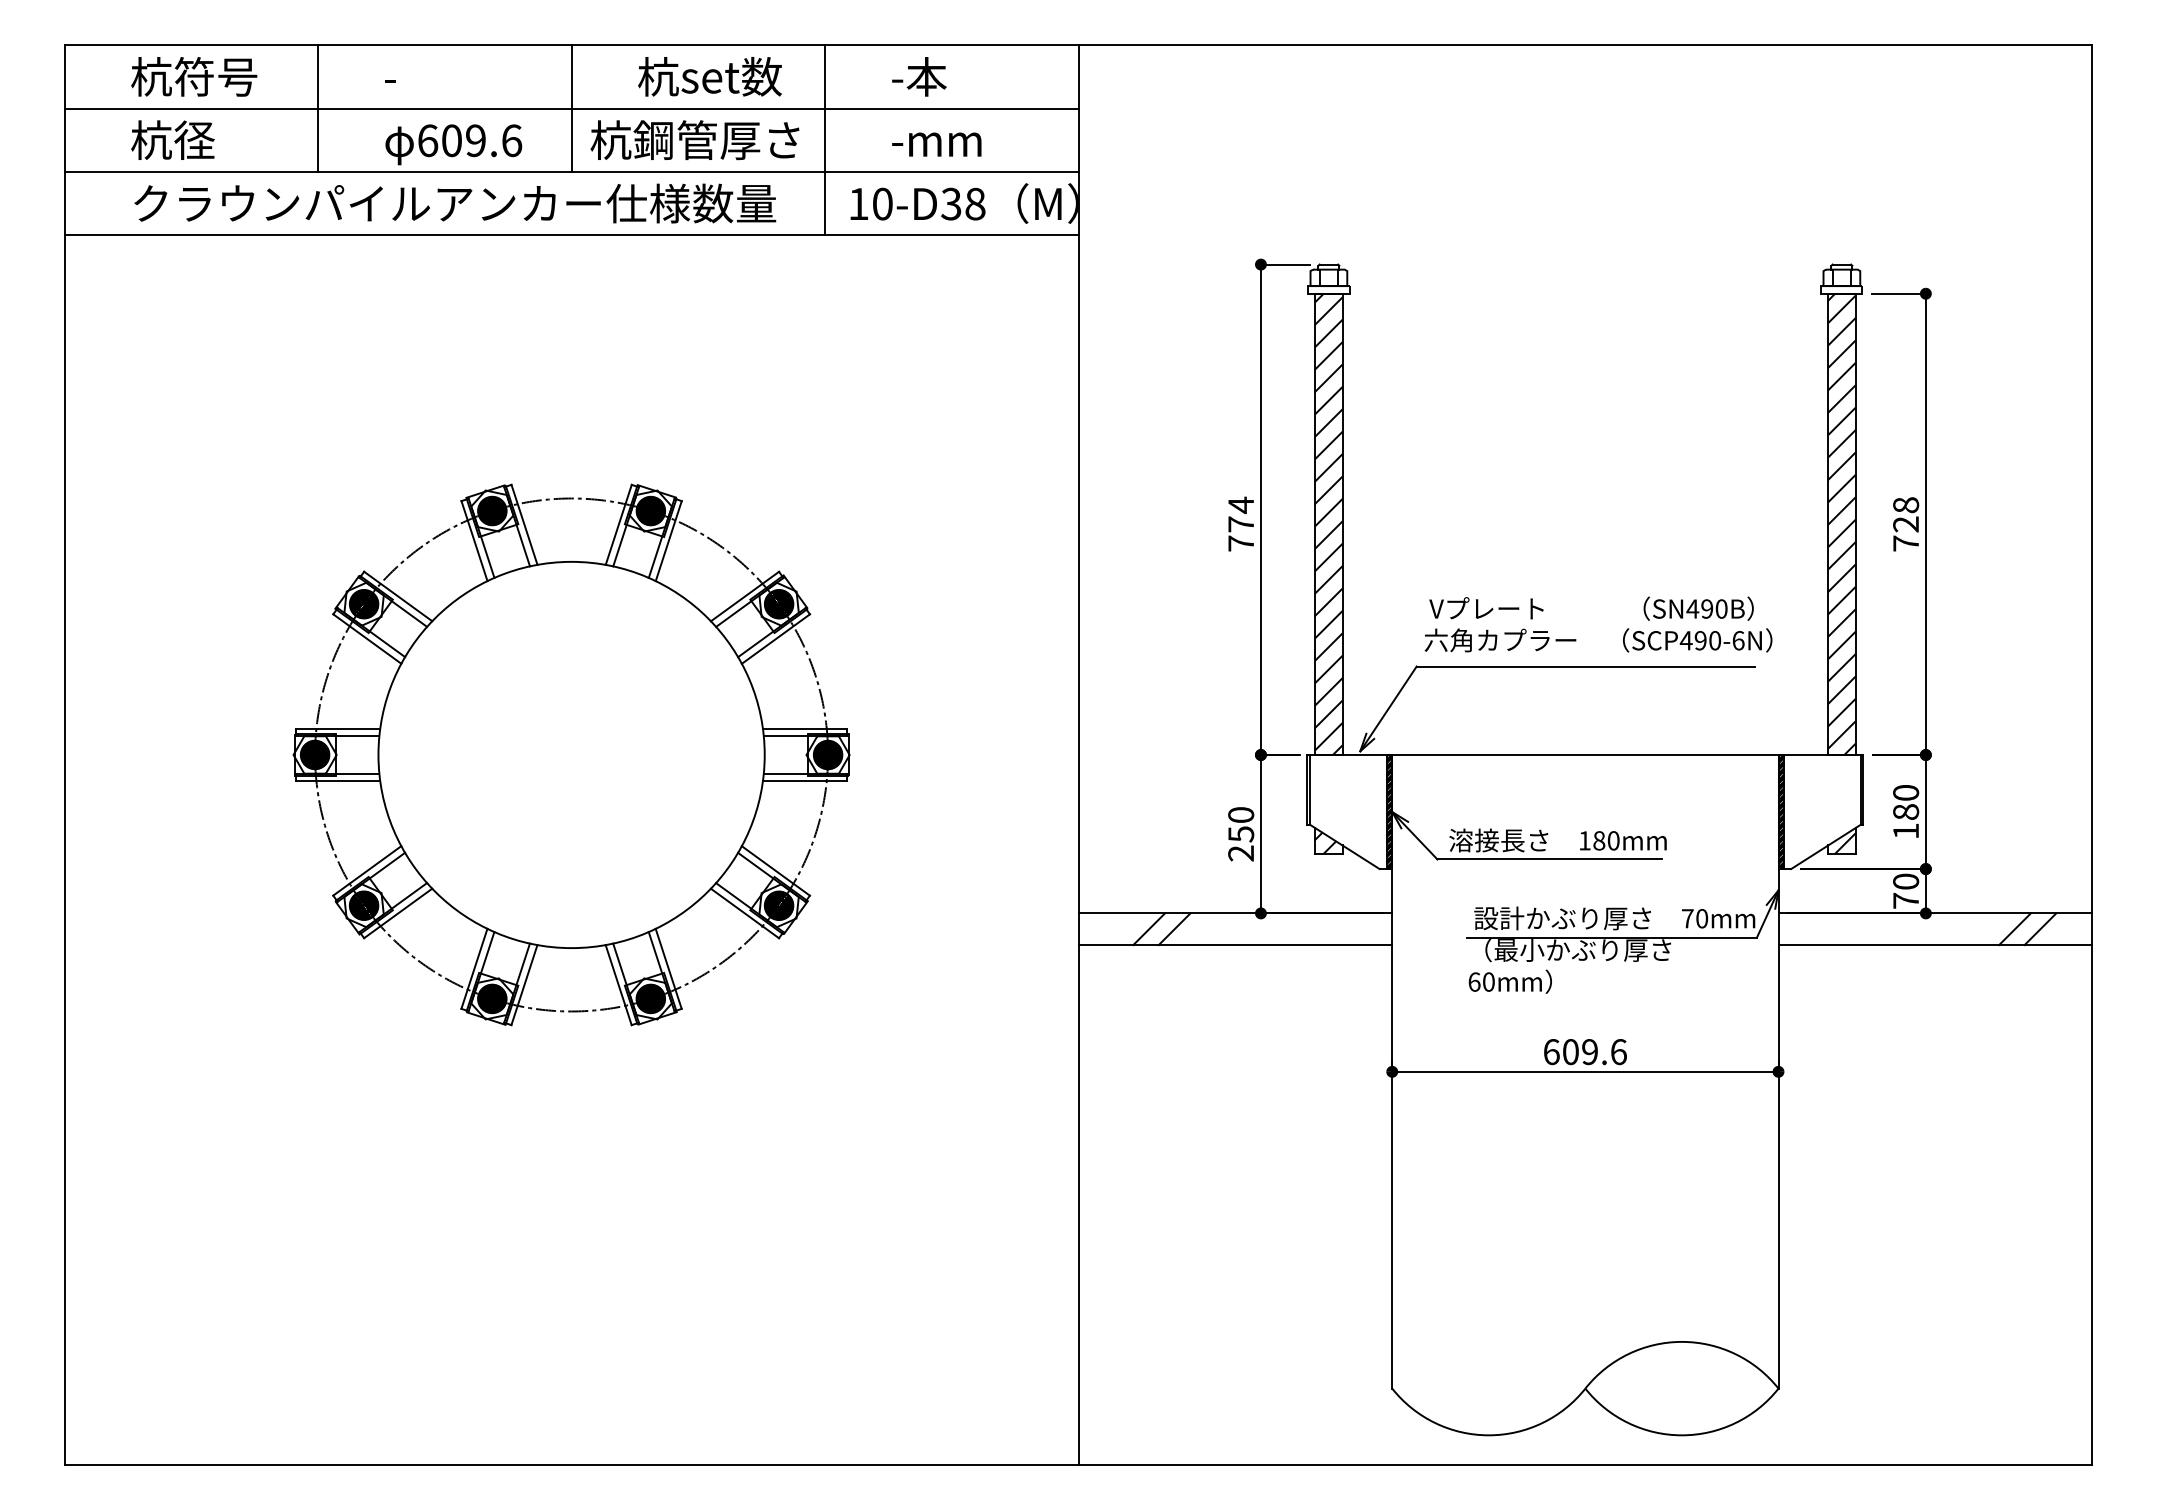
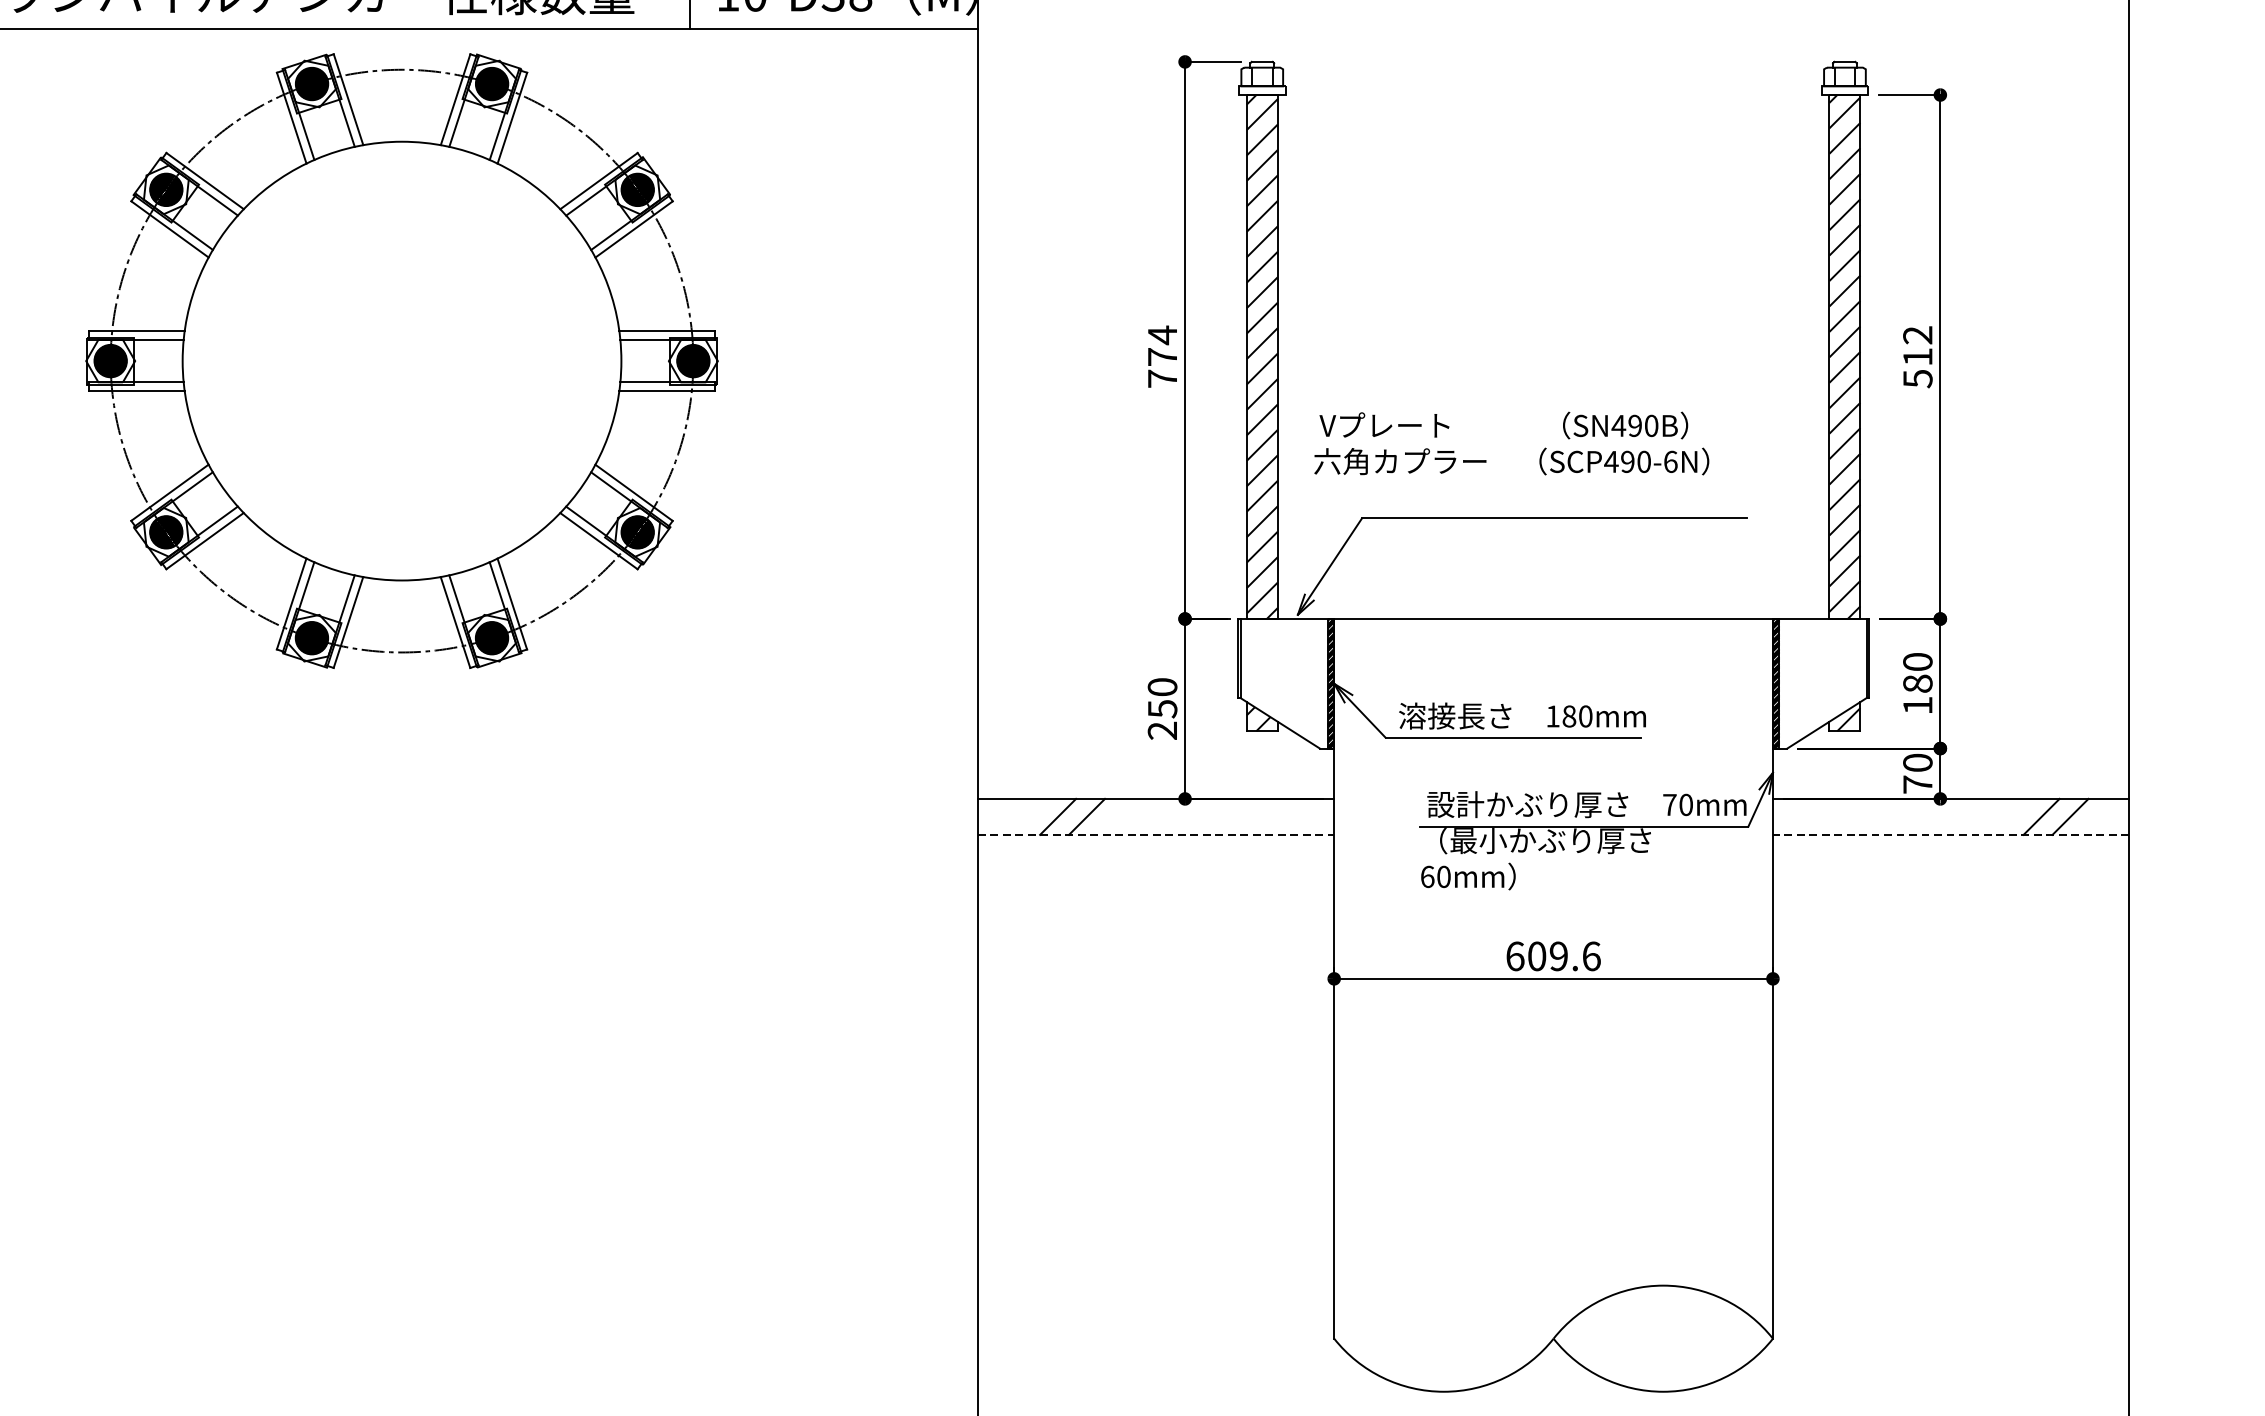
text: (1906, 524) -> (1918, 357), 728 -> 512
text: (1598, 624) -> (1511, 443), moved
part: (571, 754) -> (401, 360), moved
line: (1235, 945) -> (1156, 835), solid -> dashed
line: (1935, 945) -> (1951, 835), solid -> dashed

